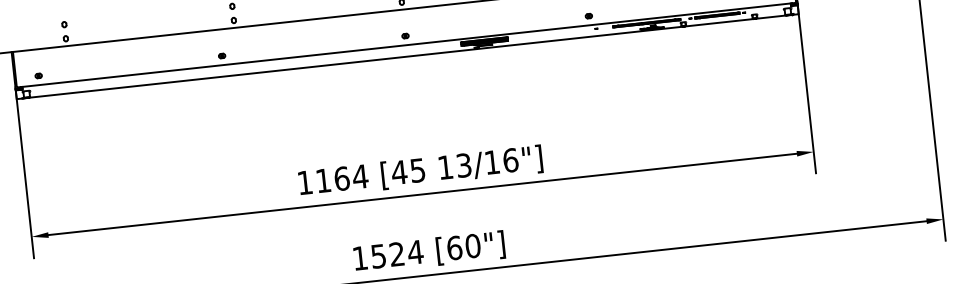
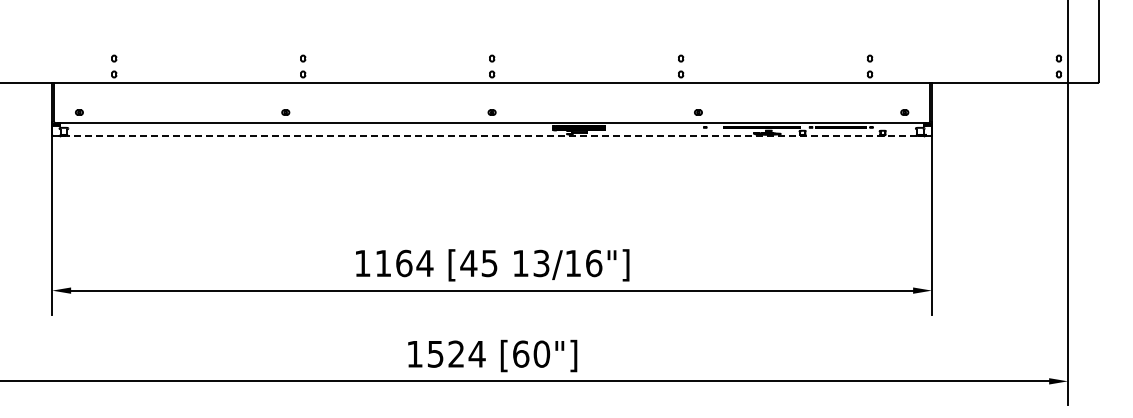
line: (407, 56) -> (491, 135), solid -> dashed

